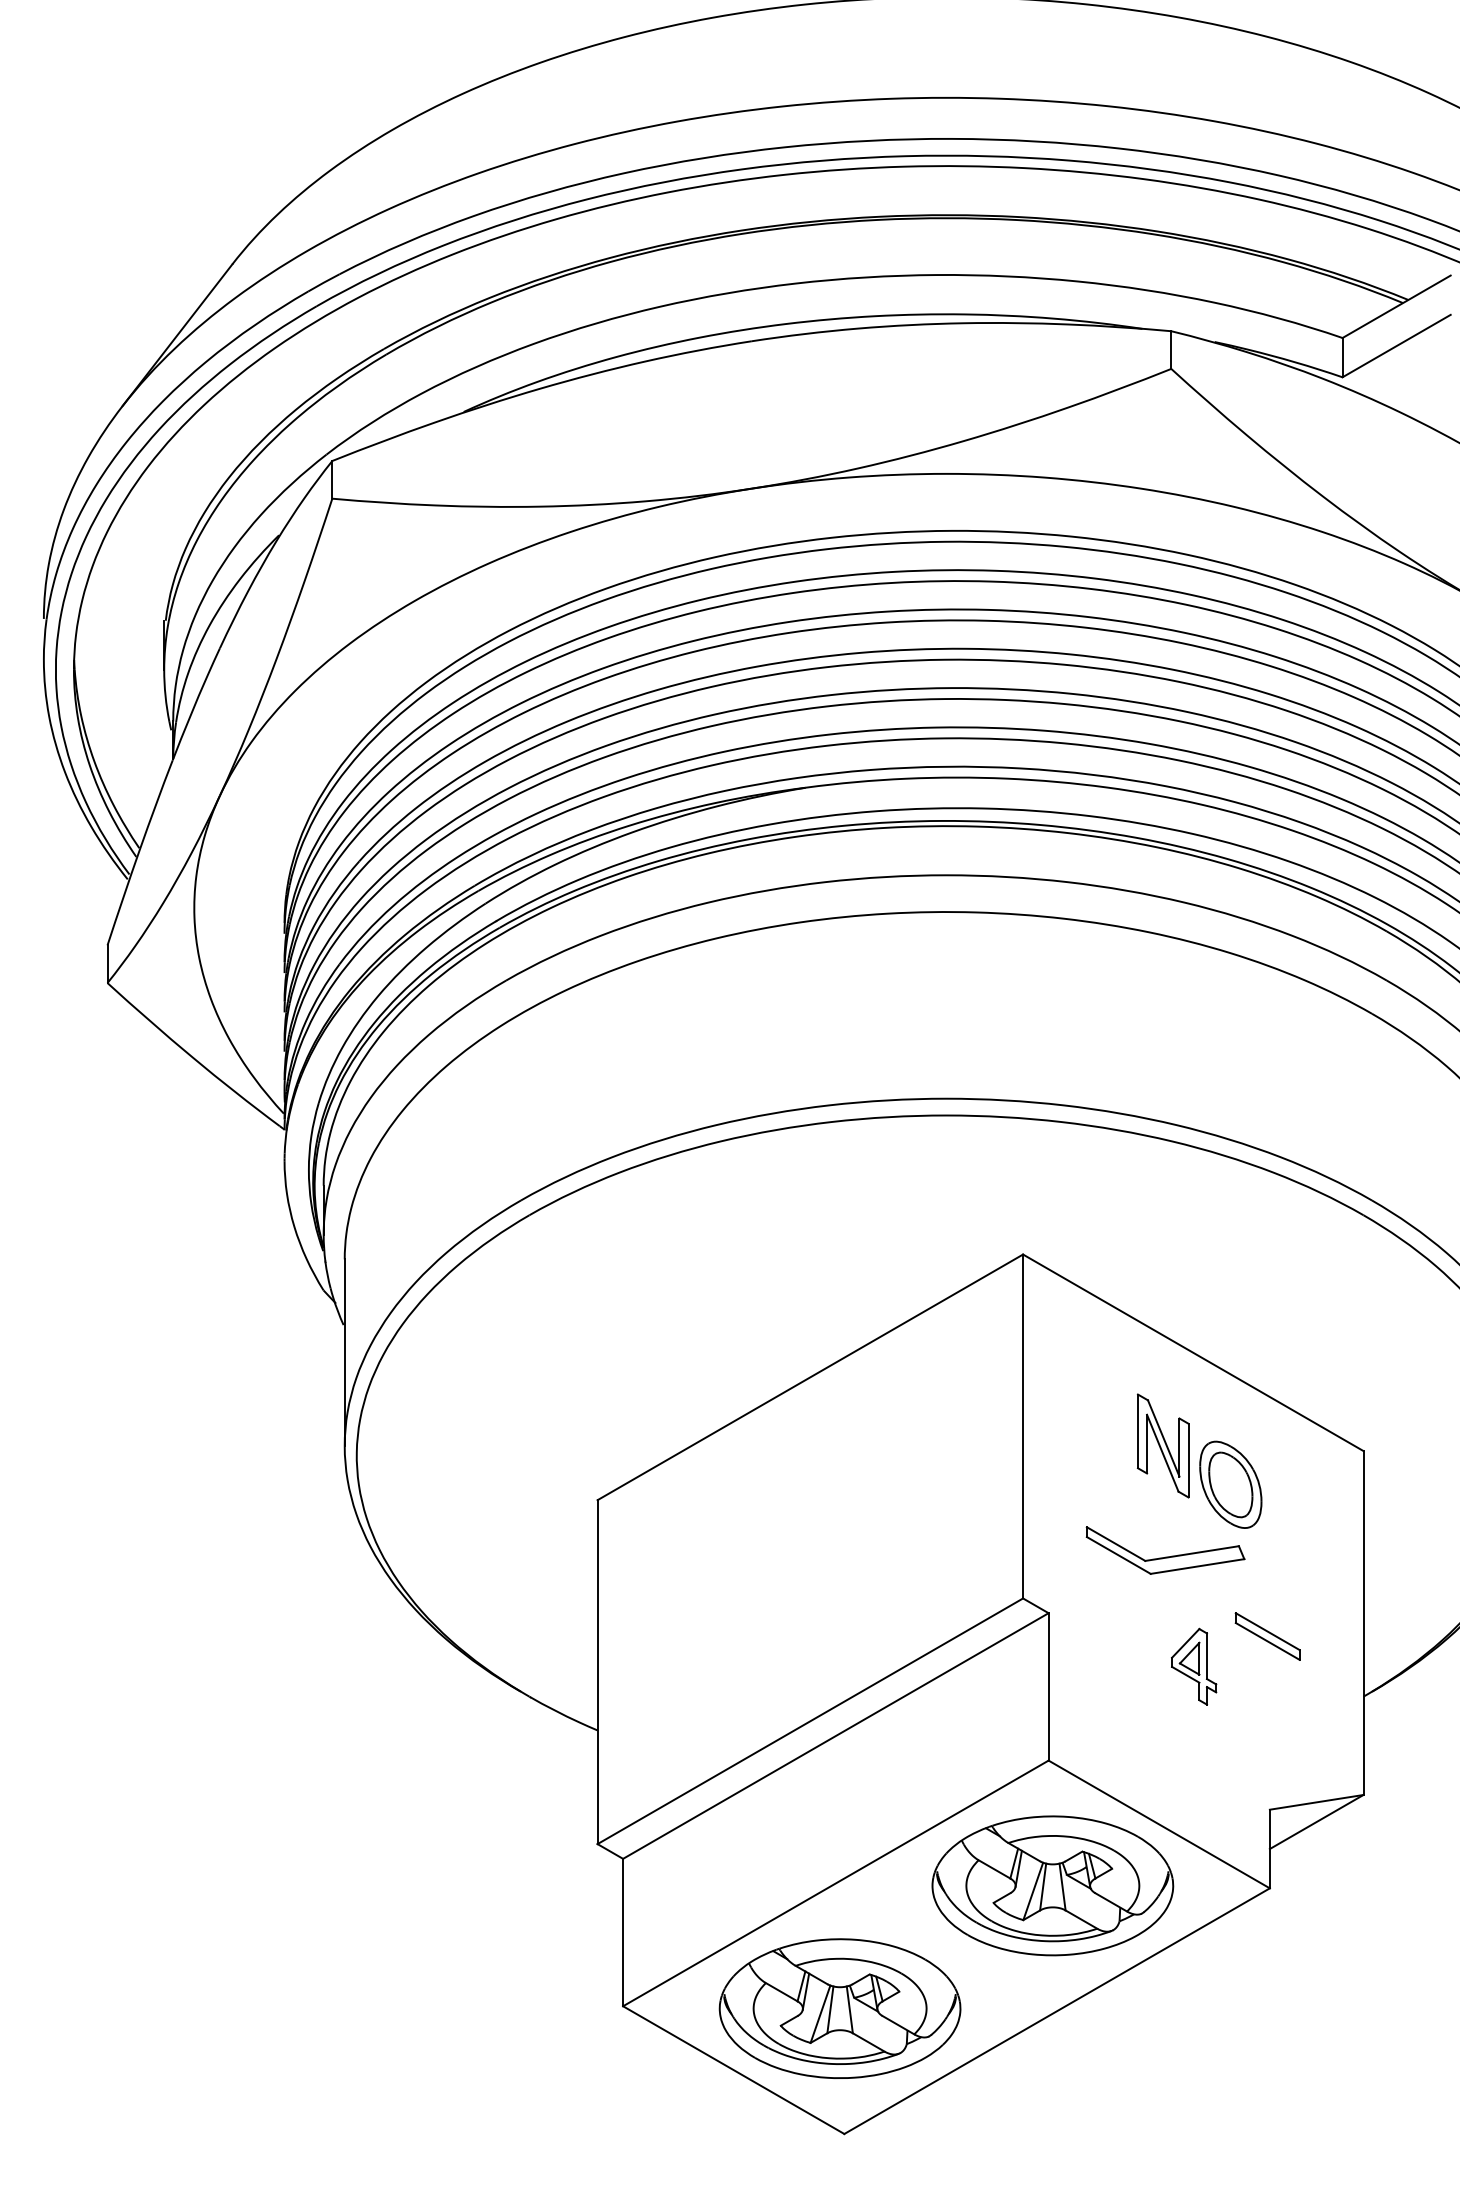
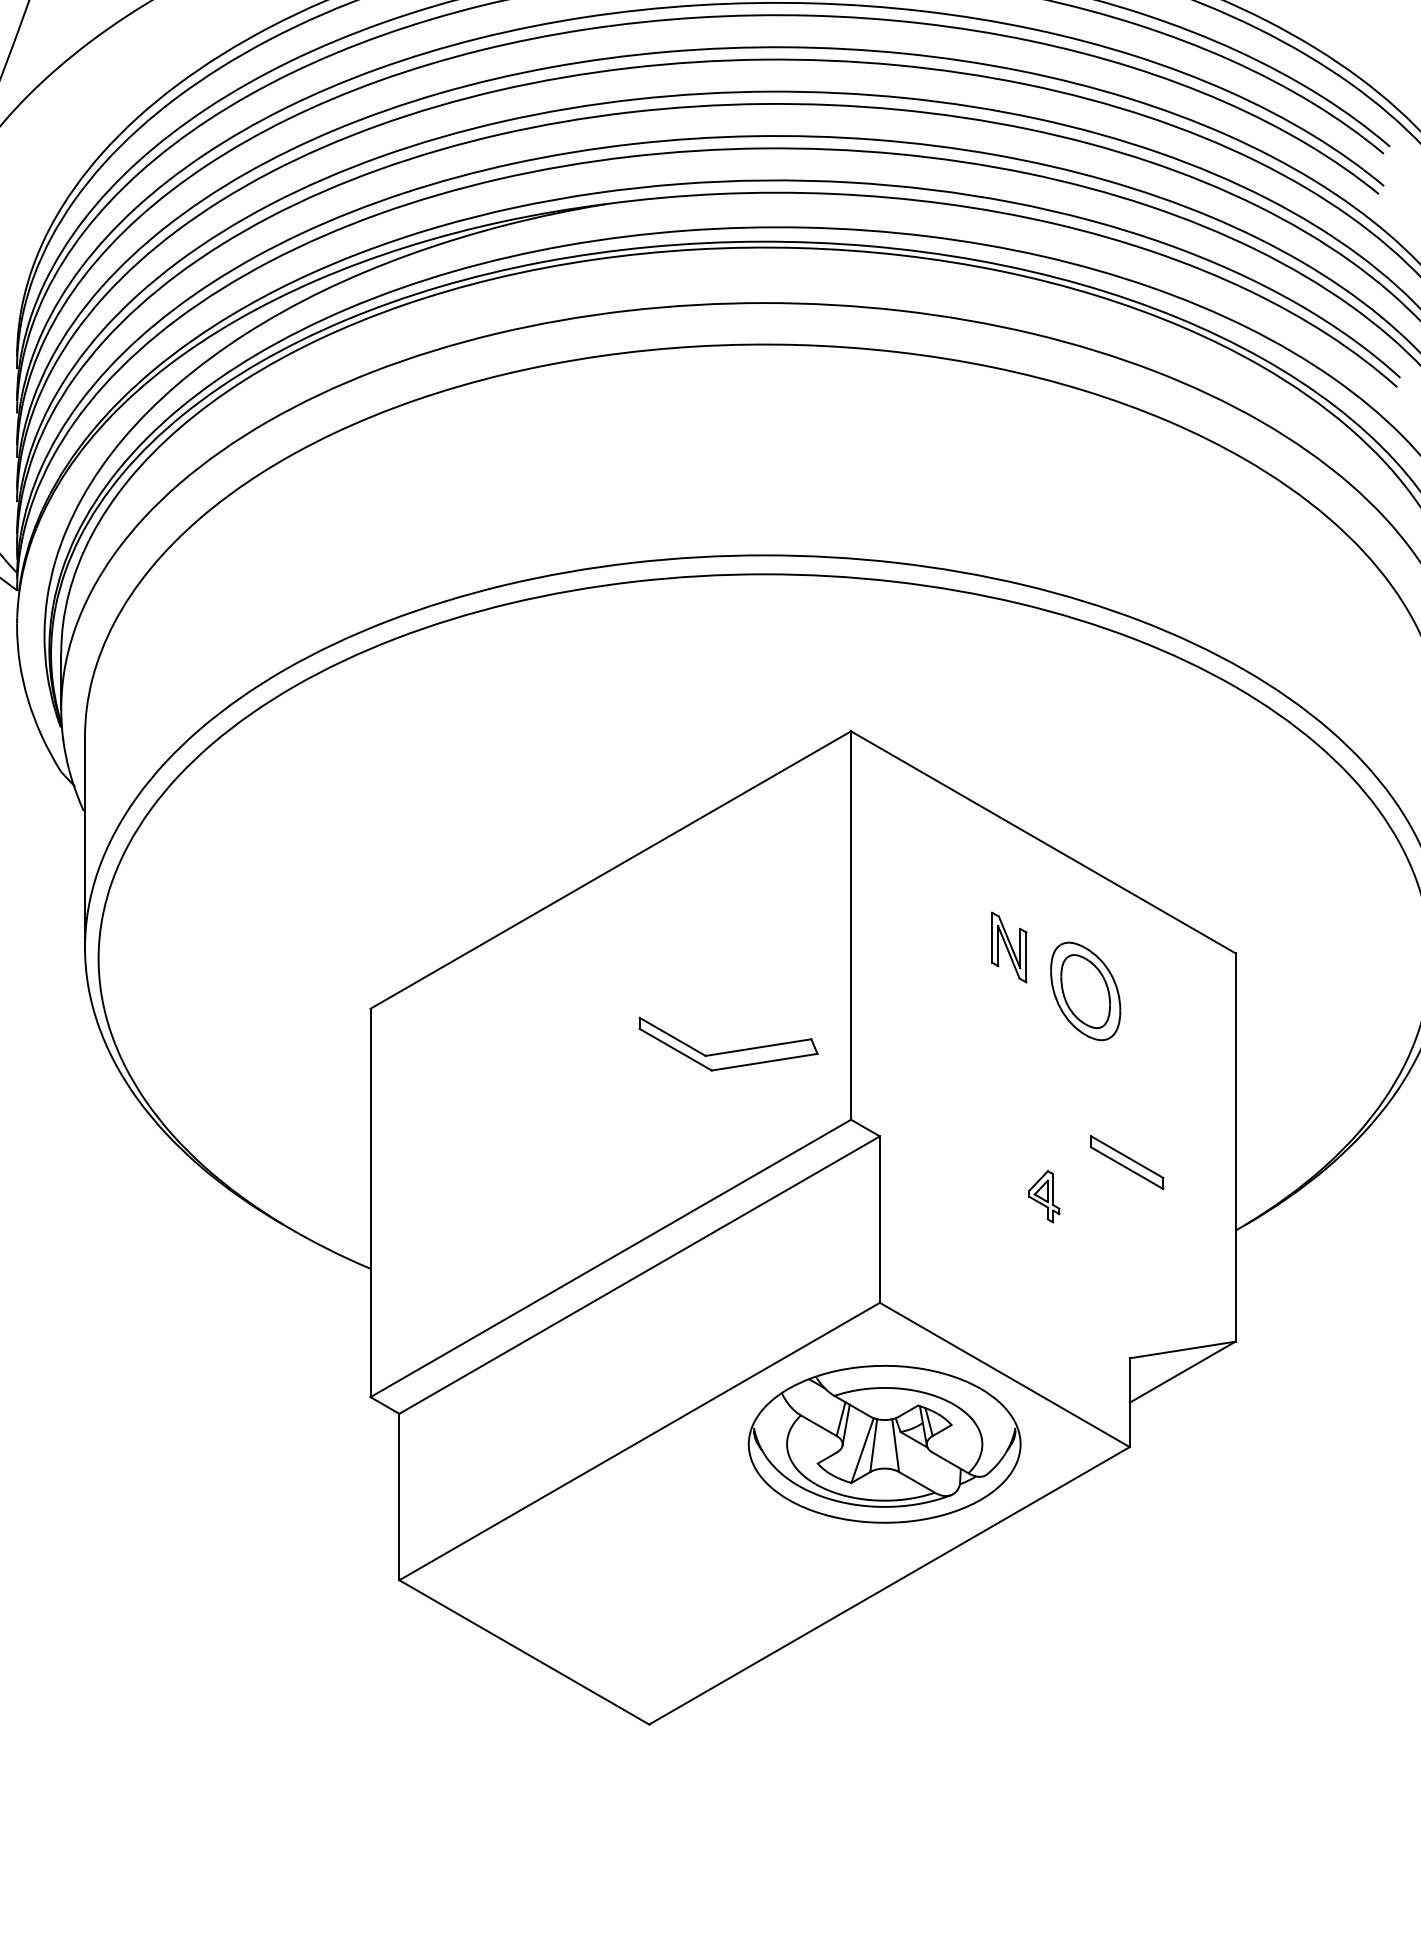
part: (1162, 1445) -> (1008, 947), size x0.6
part: (1165, 1550) -> (728, 1044), moved
part: (1194, 1666) -> (1044, 1196), size x0.6
part: (839, 2008) -> (643, 1582), removed

